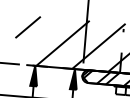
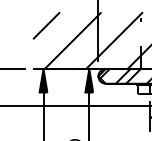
line: (28, 27) -> (46, 25), moved

